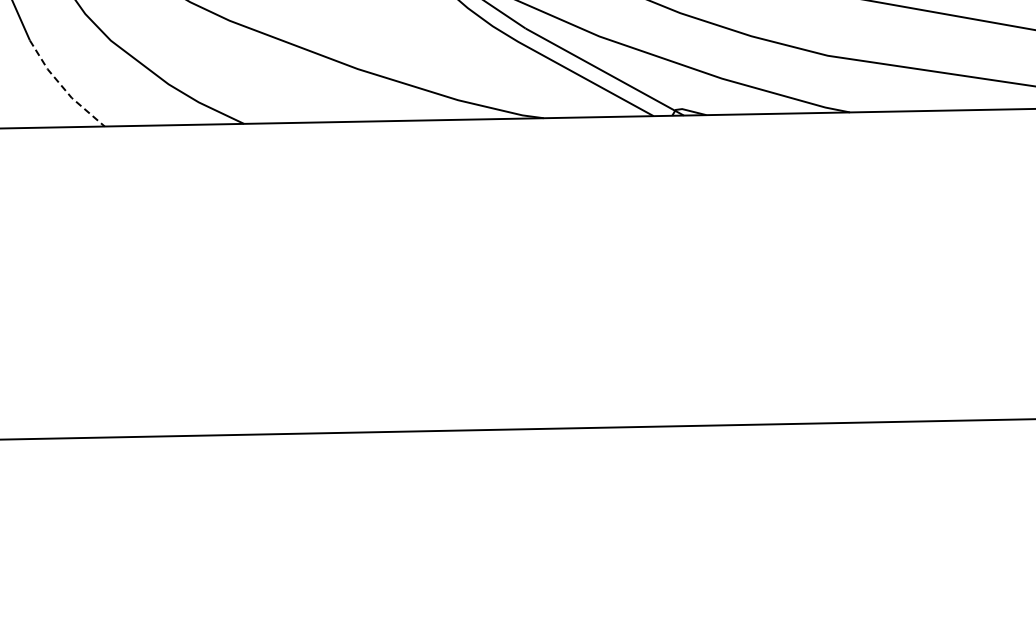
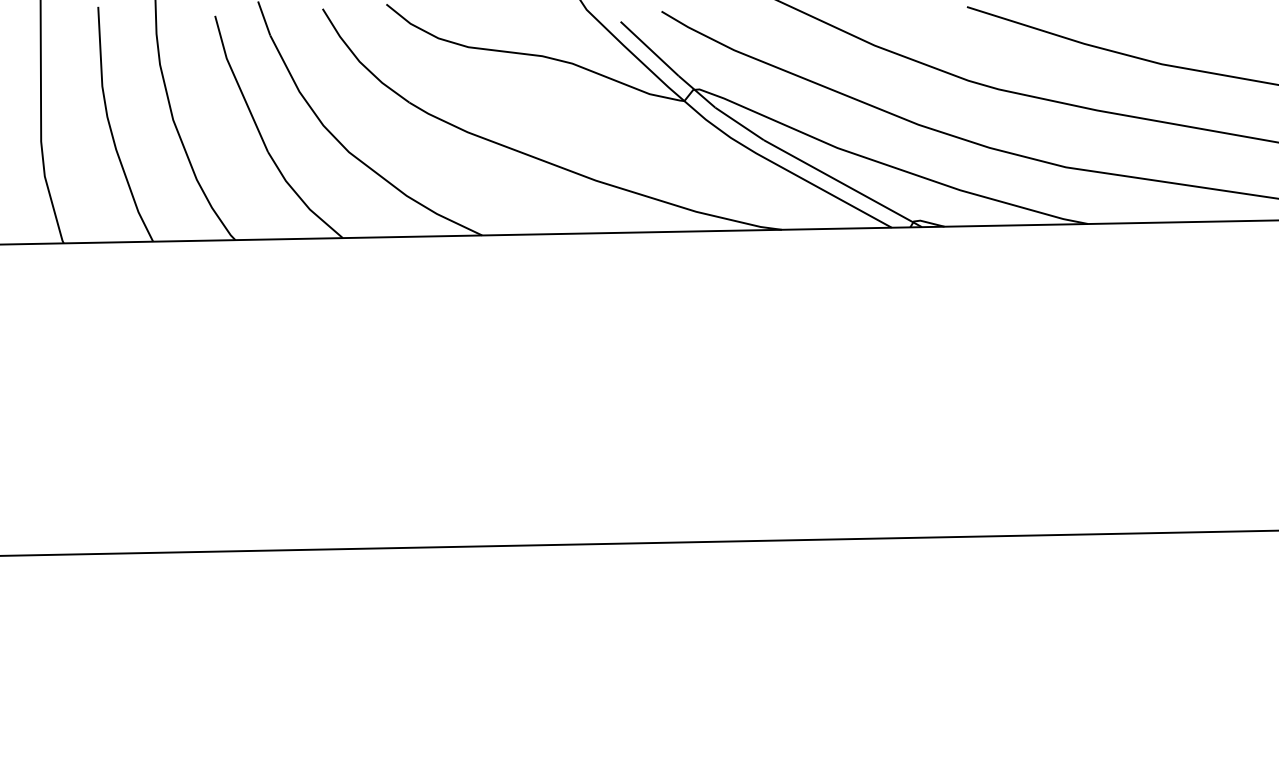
line: (63, 87) -> (301, 199), dashed -> solid

